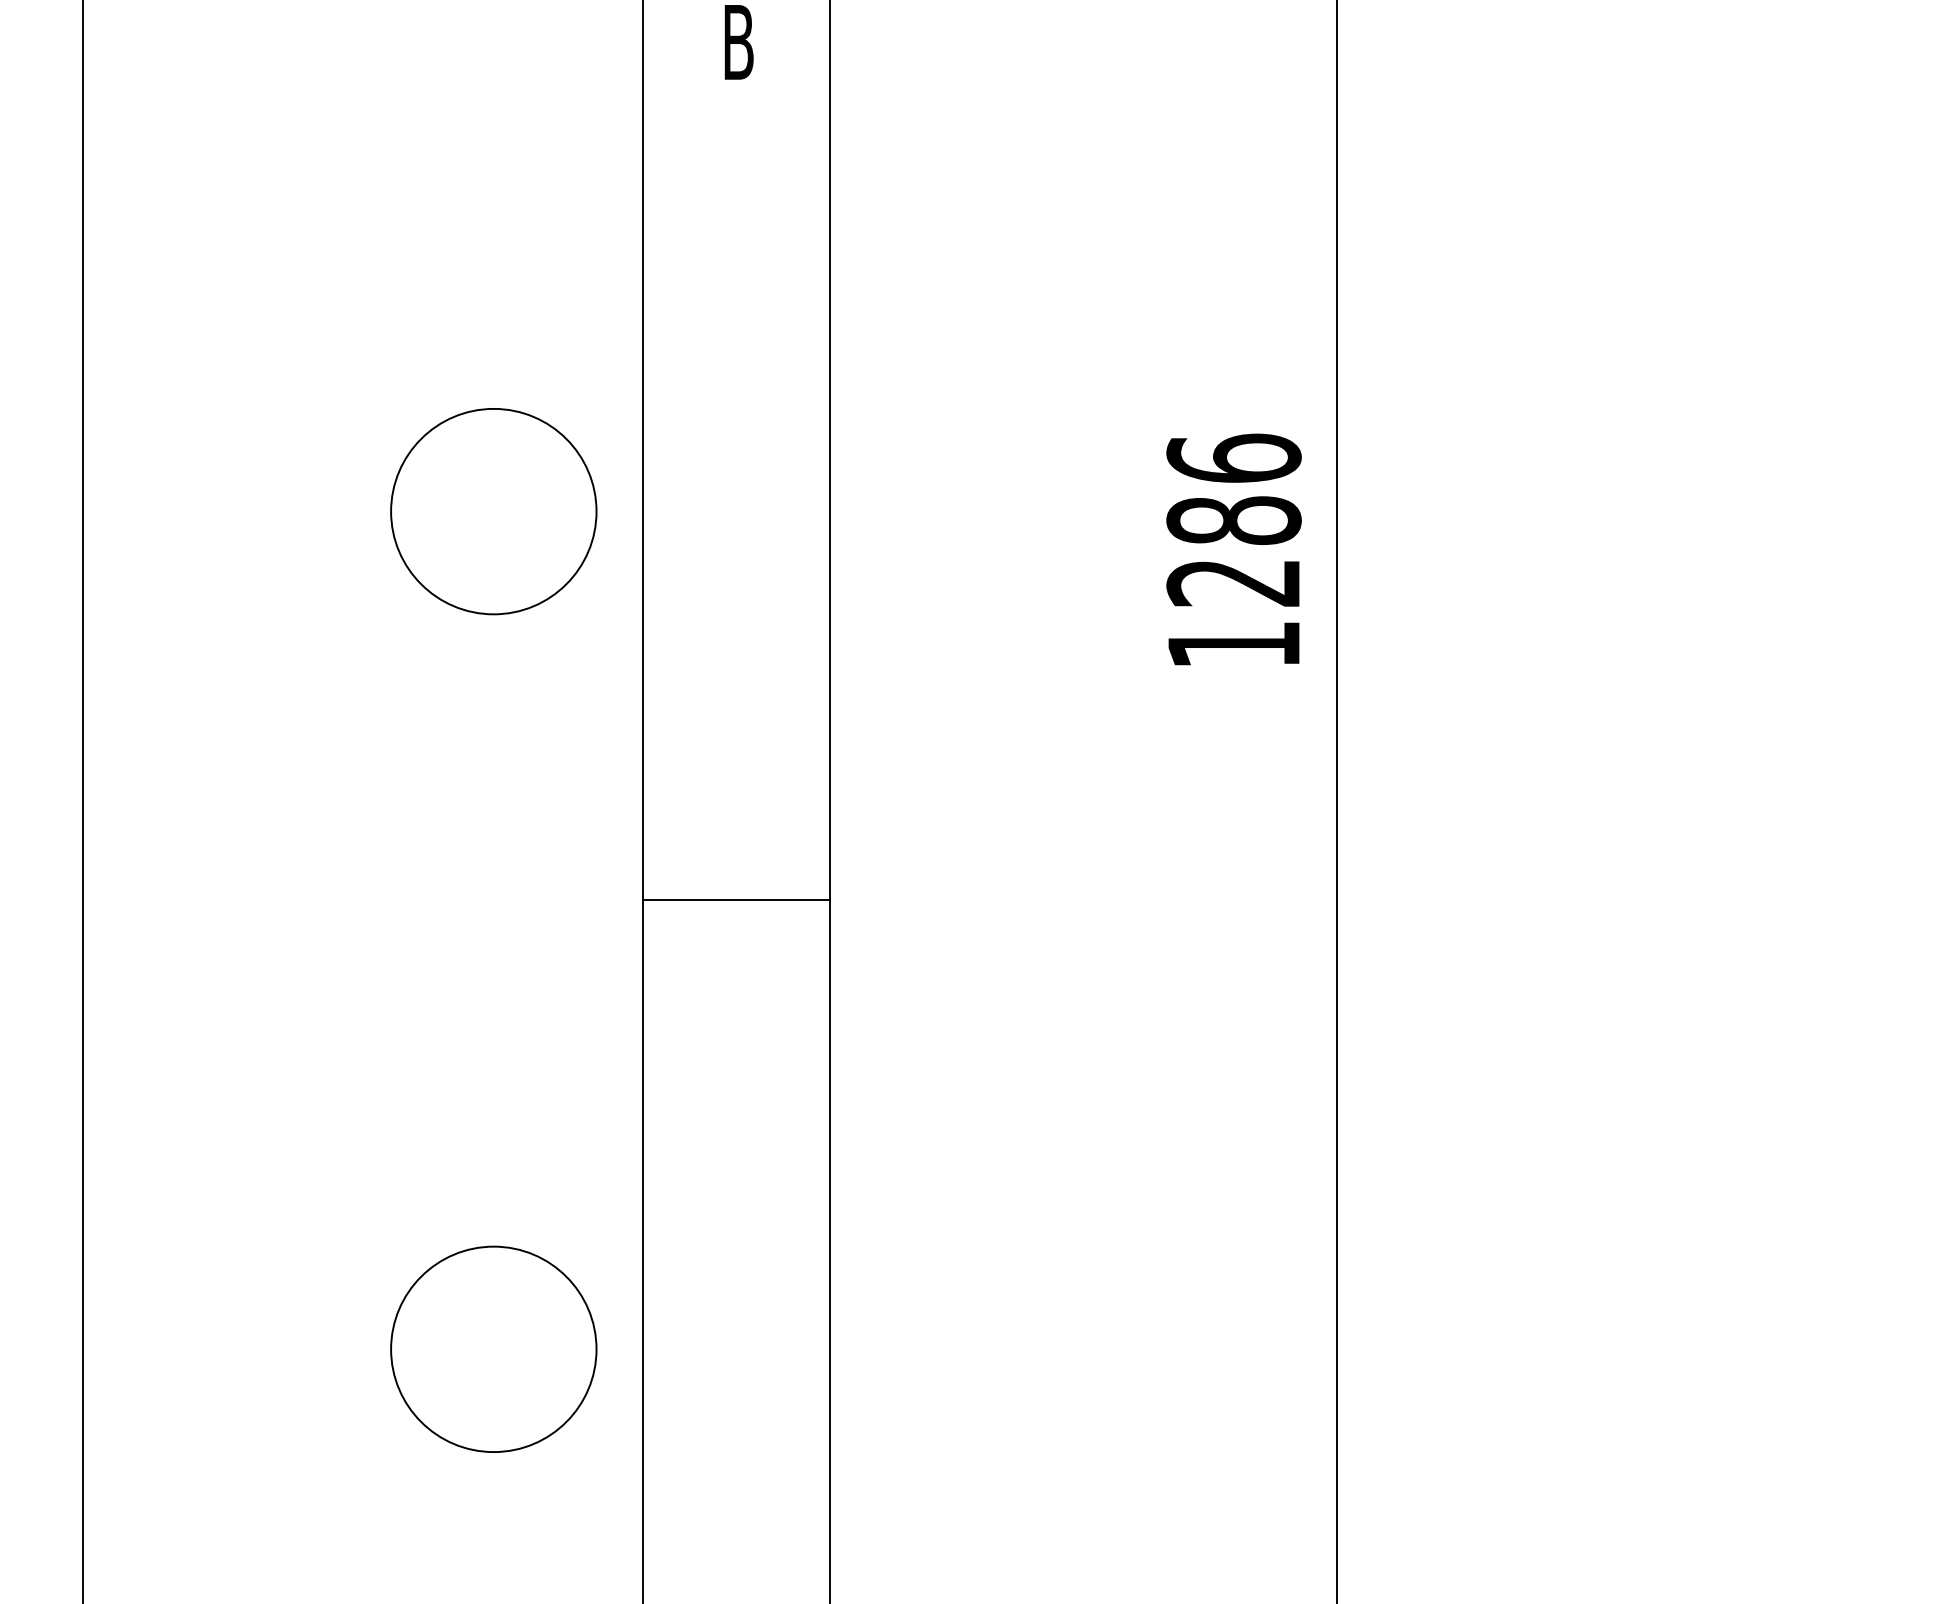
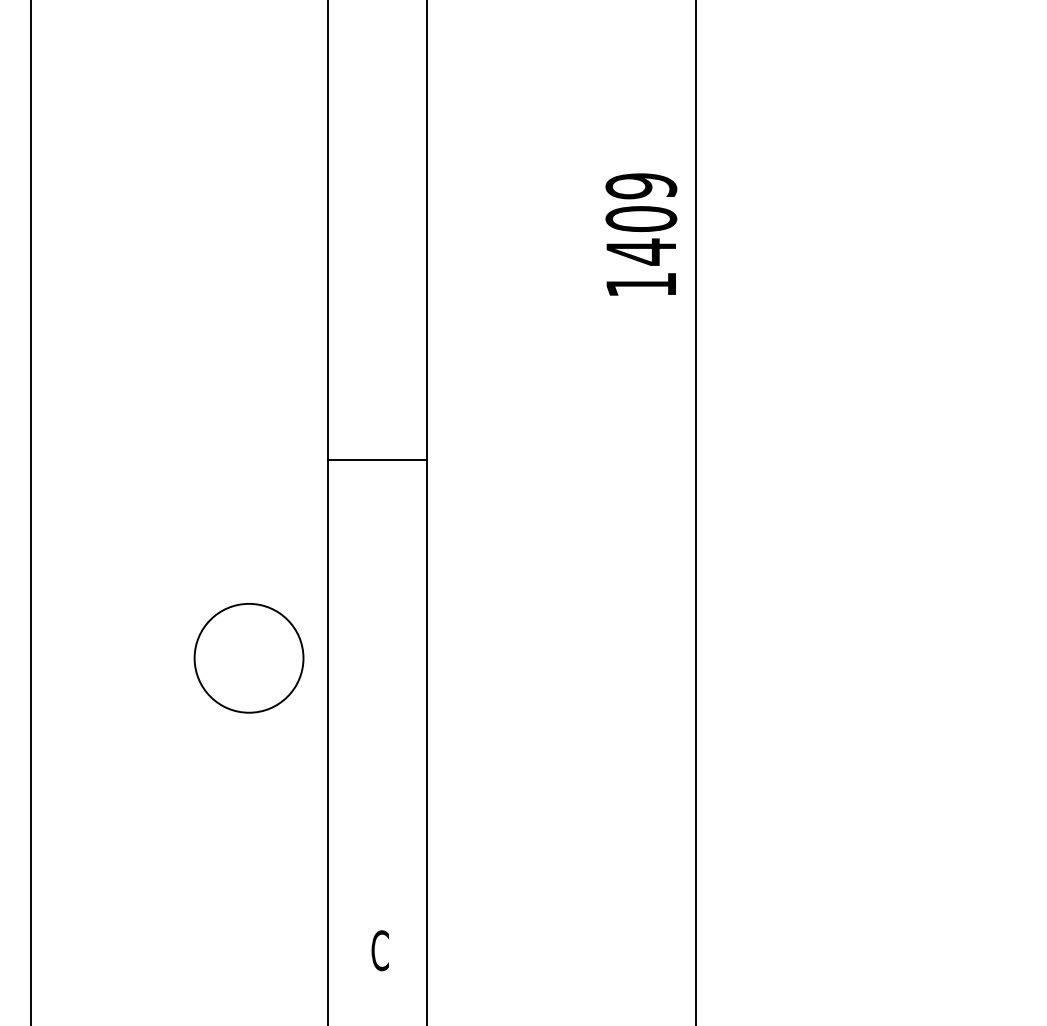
circle: (492, 511) -> (248, 214), removed
text: (1234, 521) -> (641, 219), 1286 -> 1409
line: (736, 900) -> (377, 460), moved

